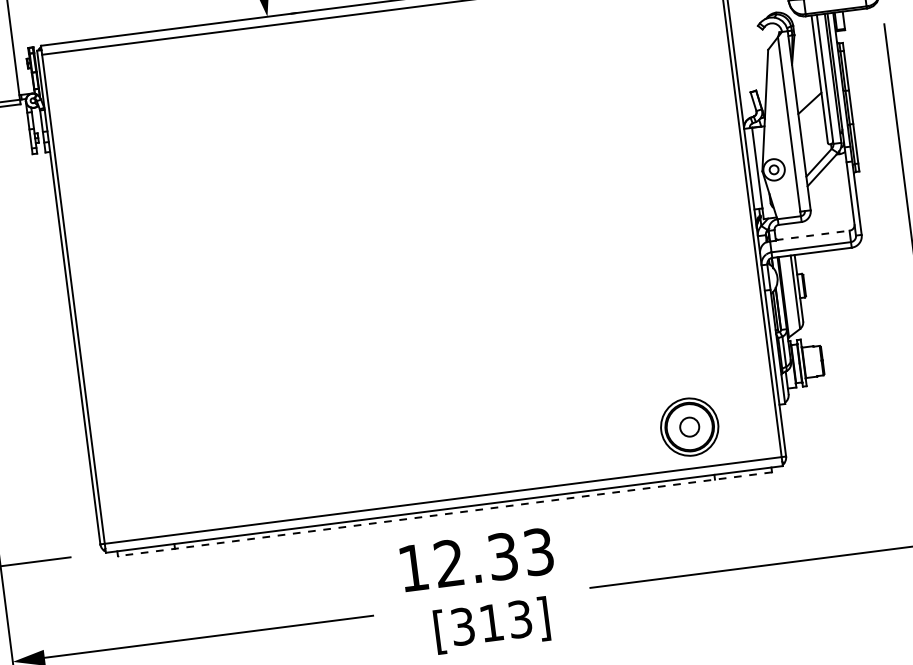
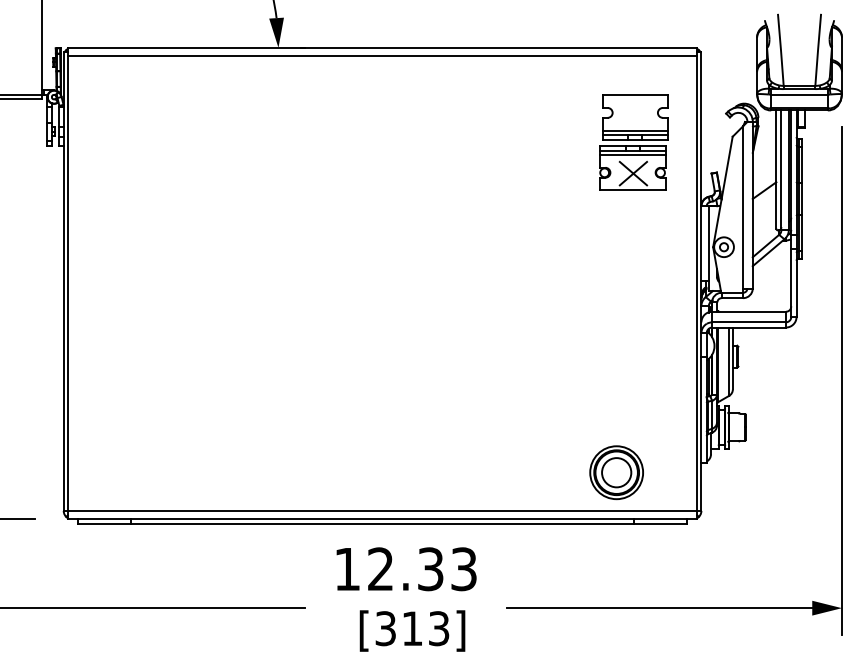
part: (662, 69) -> (633, 142), added
line: (813, 235) -> (752, 311), dashed -> solid
circle: (689, 426) -> (616, 472), size x1.67
line: (444, 513) -> (382, 523), dashed -> solid

